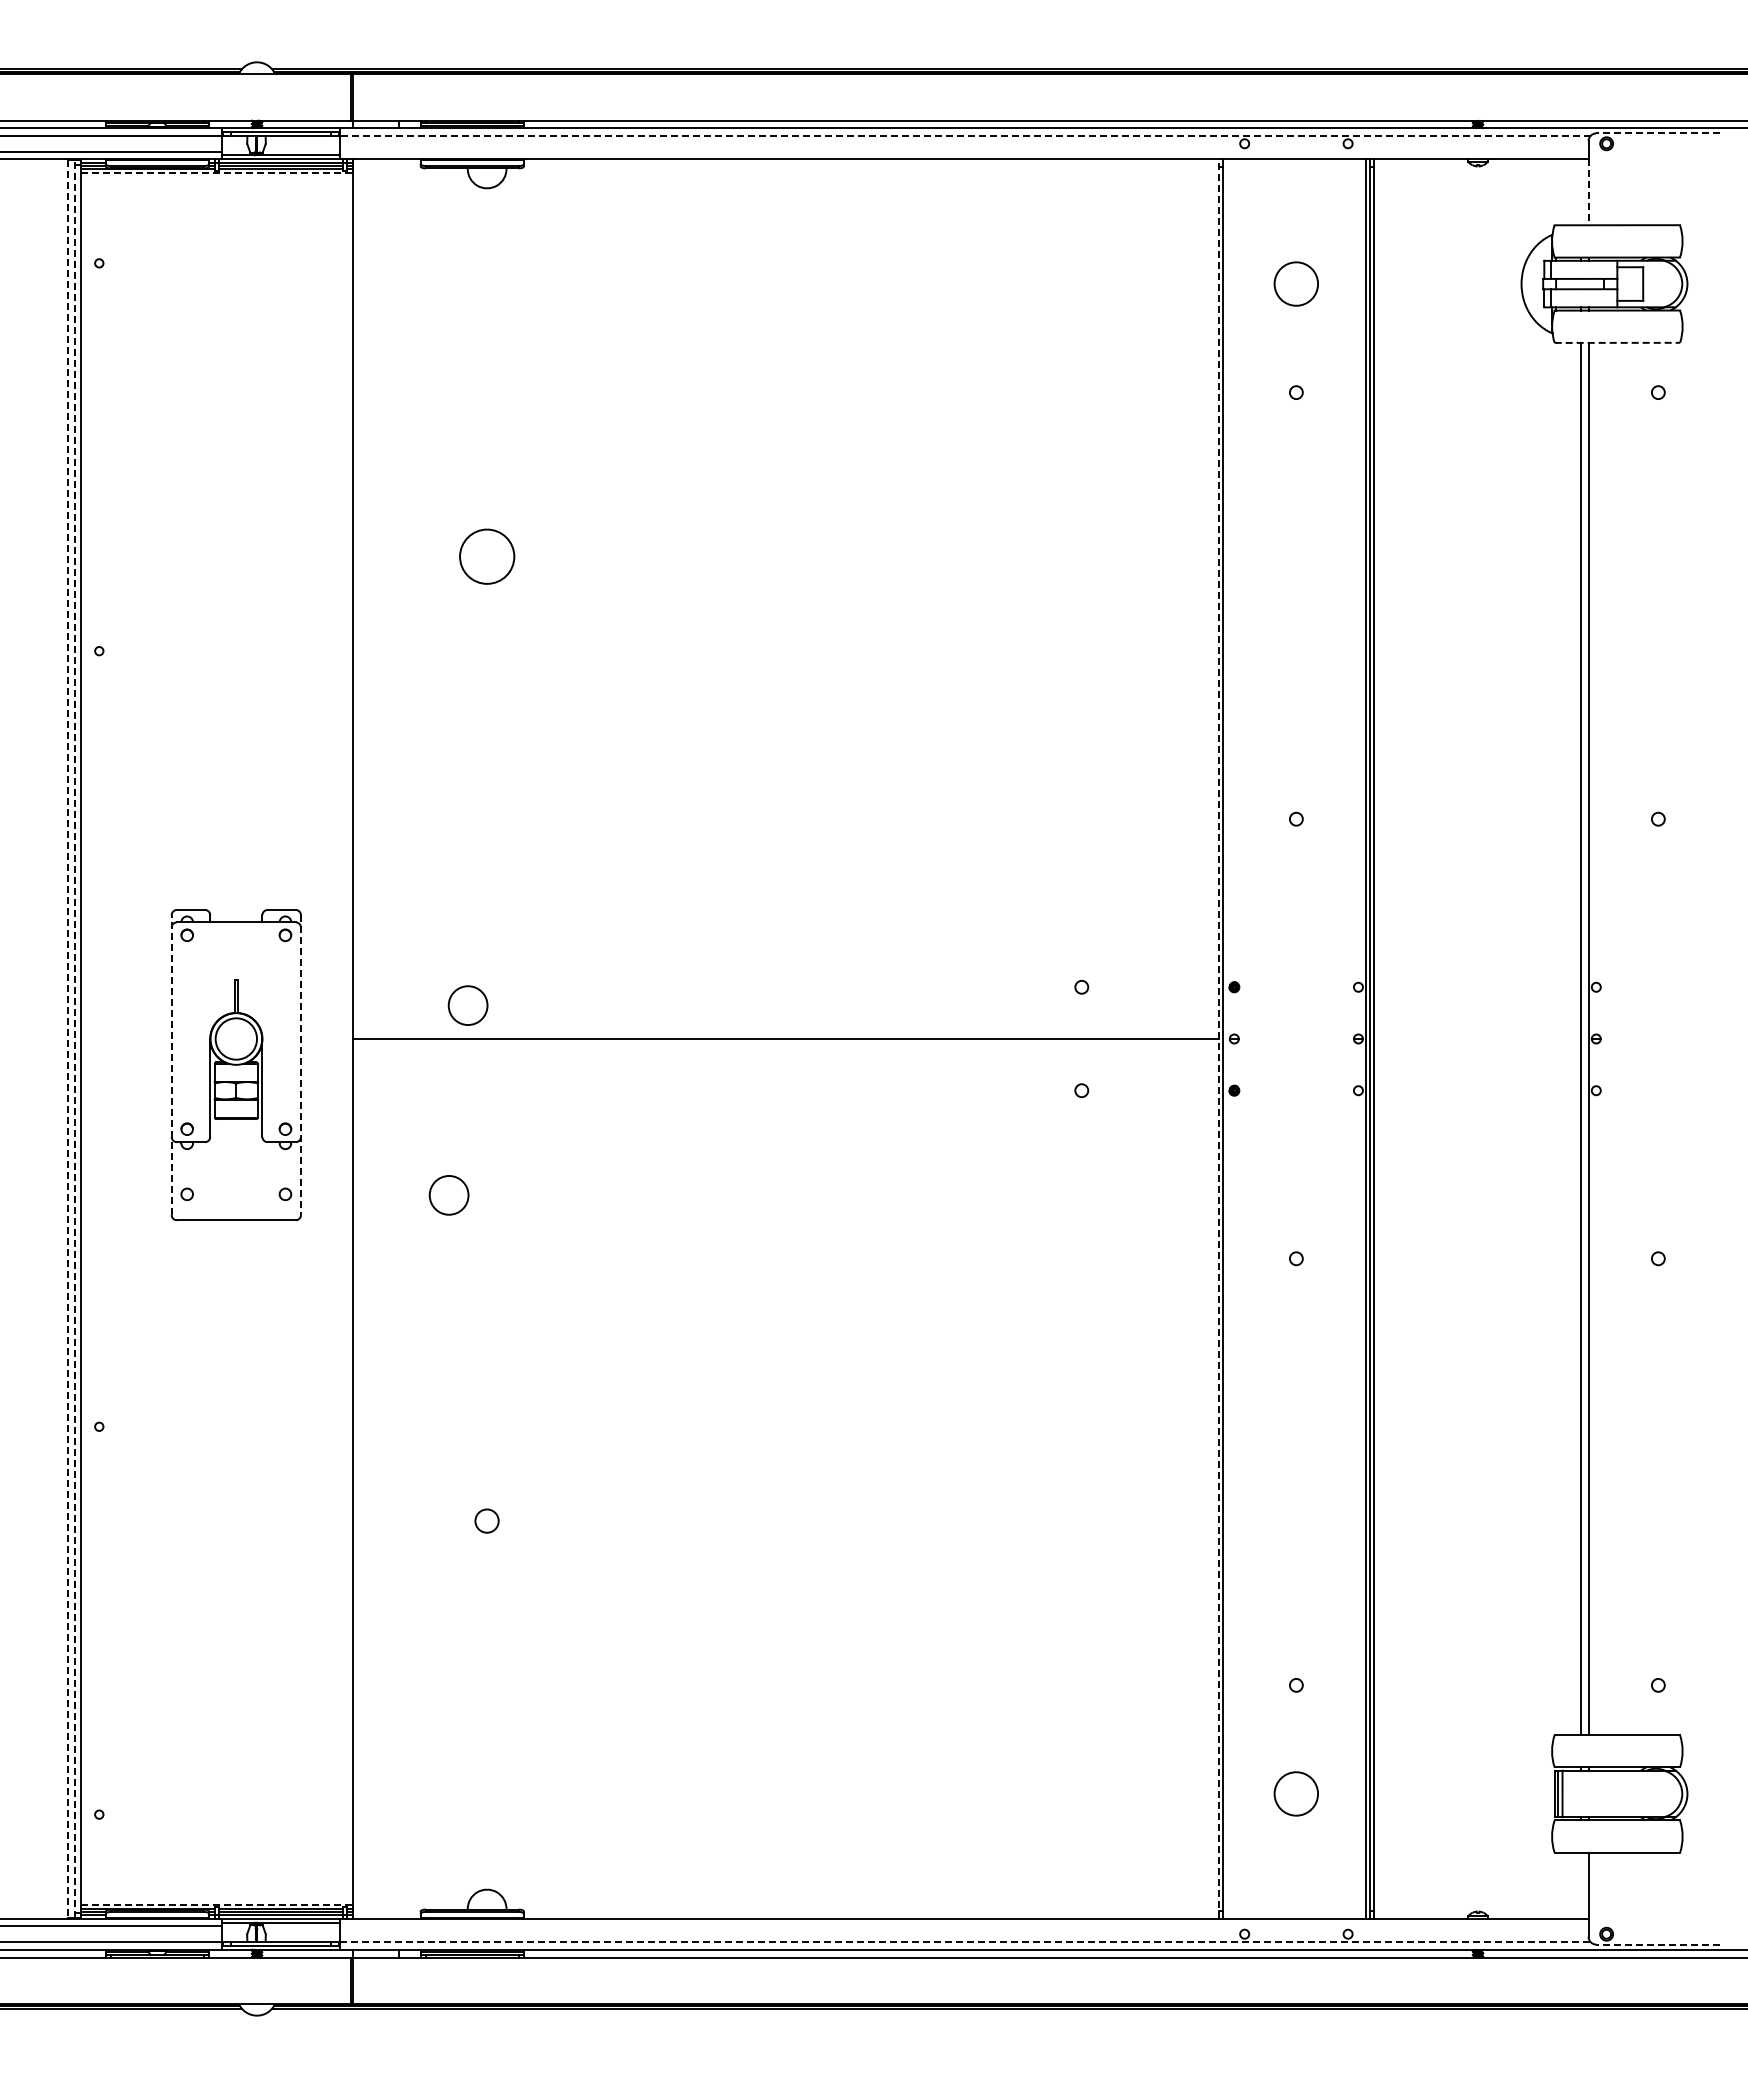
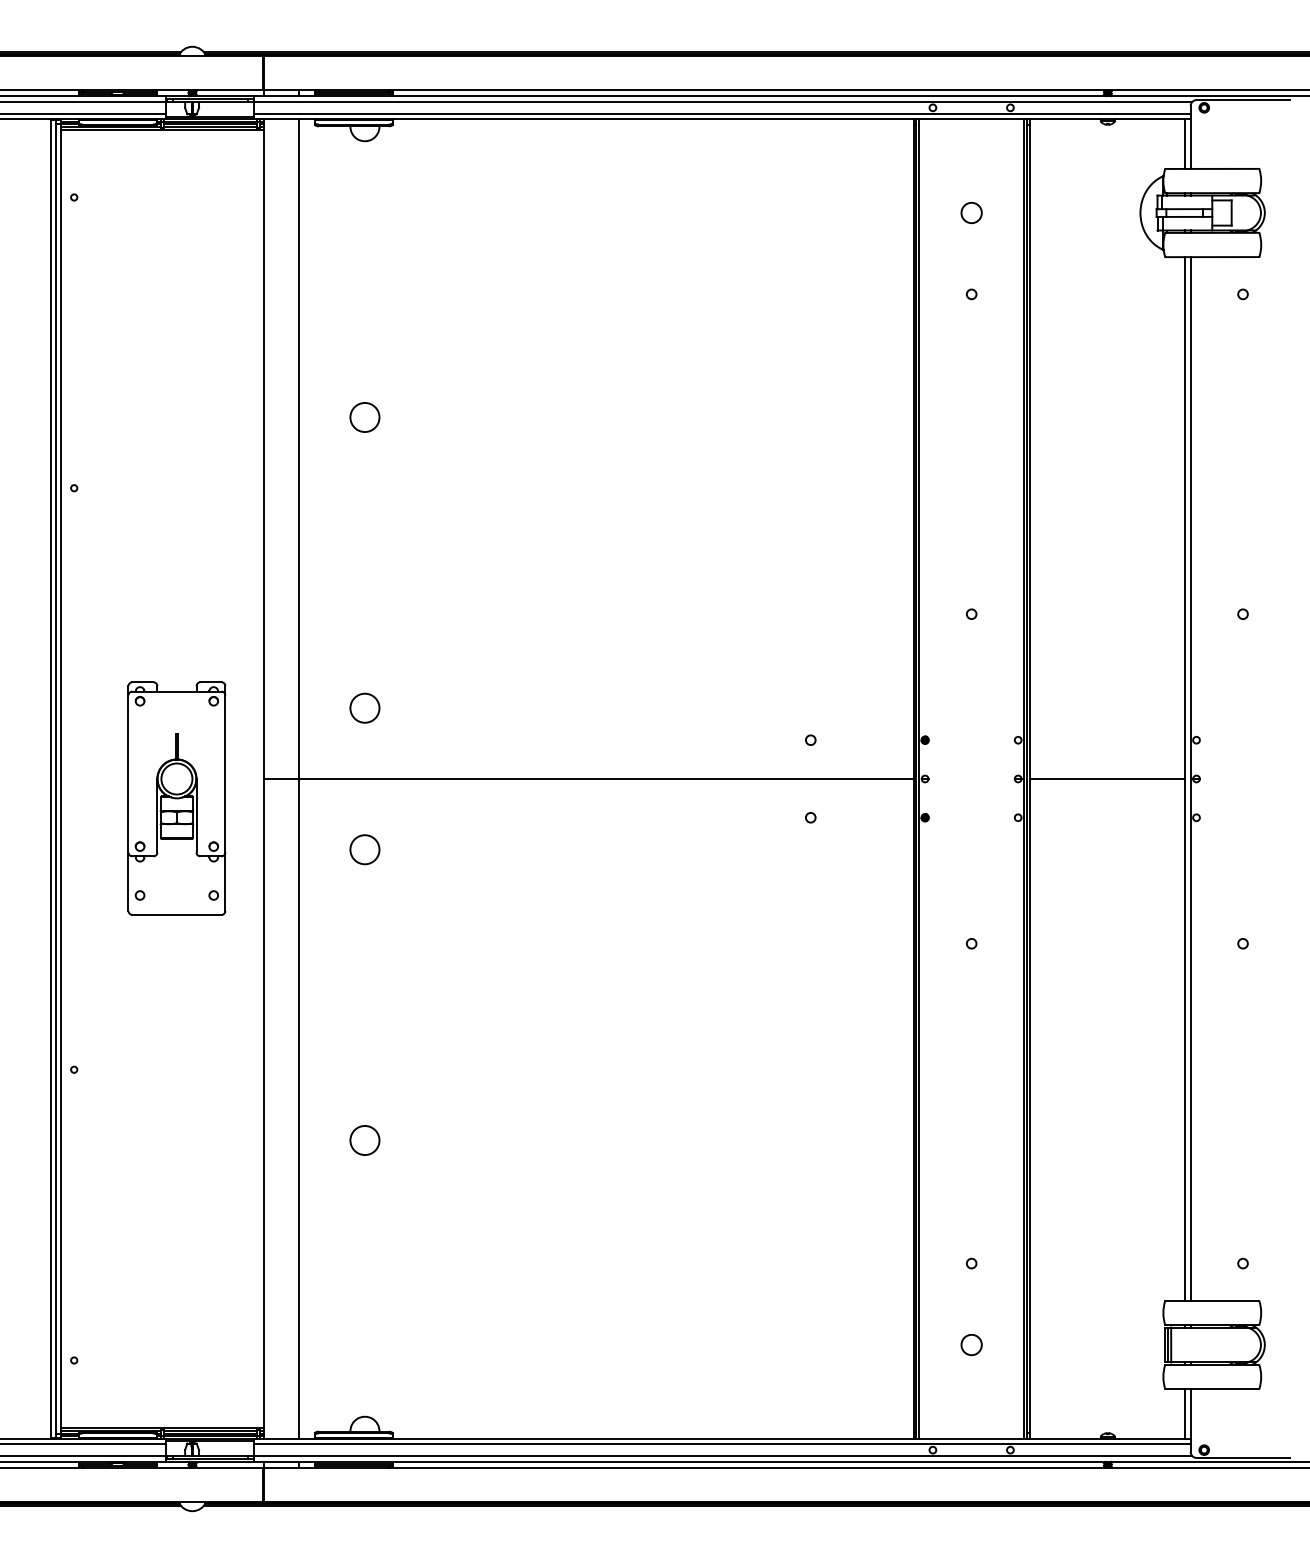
line: (1657, 133) -> (1242, 100), dashed -> solid
line: (964, 136) -> (722, 102), dashed -> solid
line: (963, 151) -> (722, 113), added
line: (216, 173) -> (162, 130), dashed -> solid
line: (1580, 192) -> (1184, 144), added
line: (1588, 192) -> (1190, 144), dashed -> solid
circle: (1296, 283) -> (971, 212), size x0.62
line: (1617, 342) -> (1212, 256), dashed -> solid
circle: (486, 556) -> (364, 417), size x0.71
circle: (467, 1005) -> (364, 708), moved
line: (74, 1038) -> (55, 778), dashed -> solid
line: (399, 1038) -> (299, 778), added
line: (1226, 1038) -> (919, 778), added
line: (68, 1039) -> (51, 779), dashed -> solid
line: (1218, 1039) -> (913, 779), dashed -> solid
line: (1476, 1039) -> (1106, 779), added
line: (171, 1065) -> (128, 798), dashed -> solid
line: (300, 1065) -> (225, 798), dashed -> solid
circle: (448, 1195) -> (364, 849), moved
circle: (486, 1520) -> (364, 1139), size x1.67
circle: (1296, 1793) -> (971, 1344), size x0.62
line: (1580, 1885) -> (1184, 1413), added
line: (216, 1904) -> (162, 1427), dashed -> solid
line: (963, 1926) -> (722, 1444), added
line: (965, 1941) -> (723, 1455), dashed -> solid
line: (1657, 1944) -> (1242, 1457), dashed -> solid

